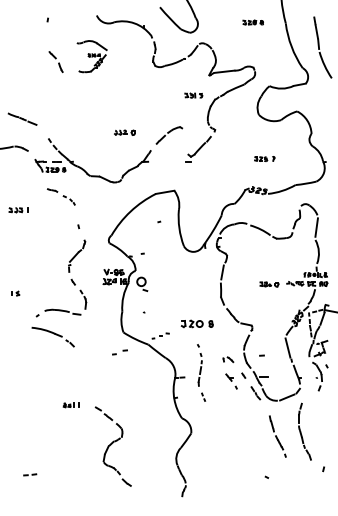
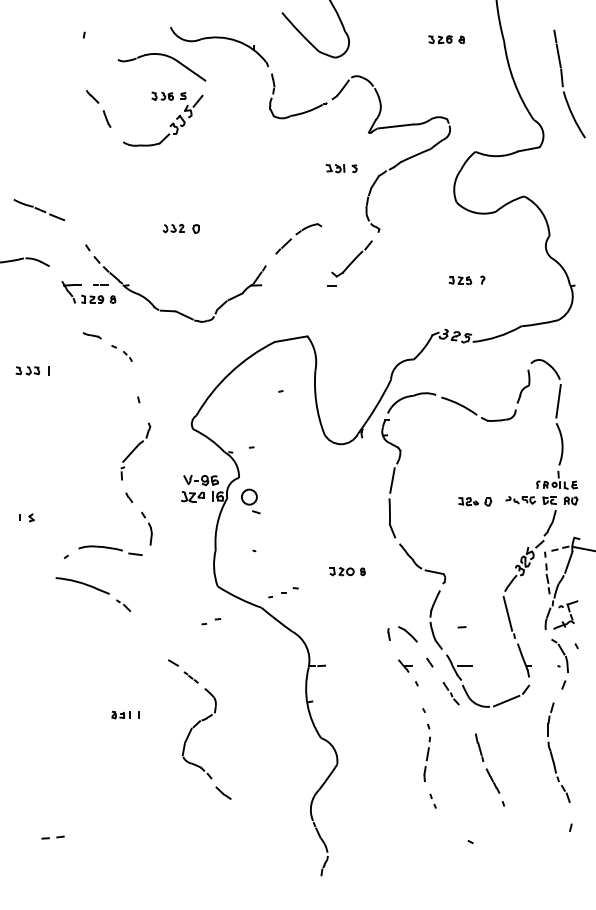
part: (91, 56) -> (161, 99), size x1.67
part: (124, 132) -> (180, 228), moved
part: (196, 324) -> (346, 572), size x0.62
part: (119, 352) -> (210, 621), size x0.71
part: (228, 359) -> (402, 634), size x1.67
part: (201, 372) -> (429, 757), moved
part: (304, 431) -> (558, 752), moved
part: (112, 446) -> (198, 729), moved

